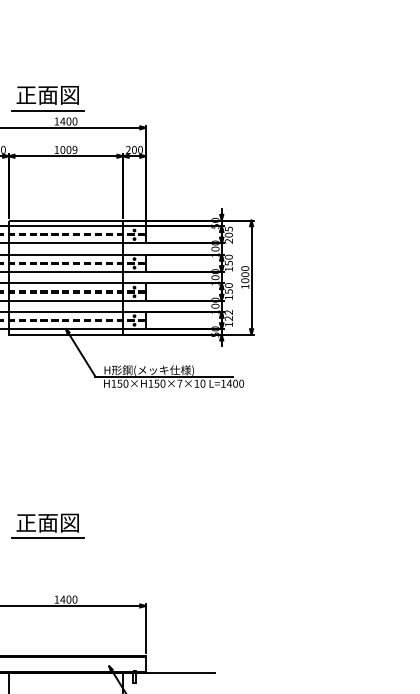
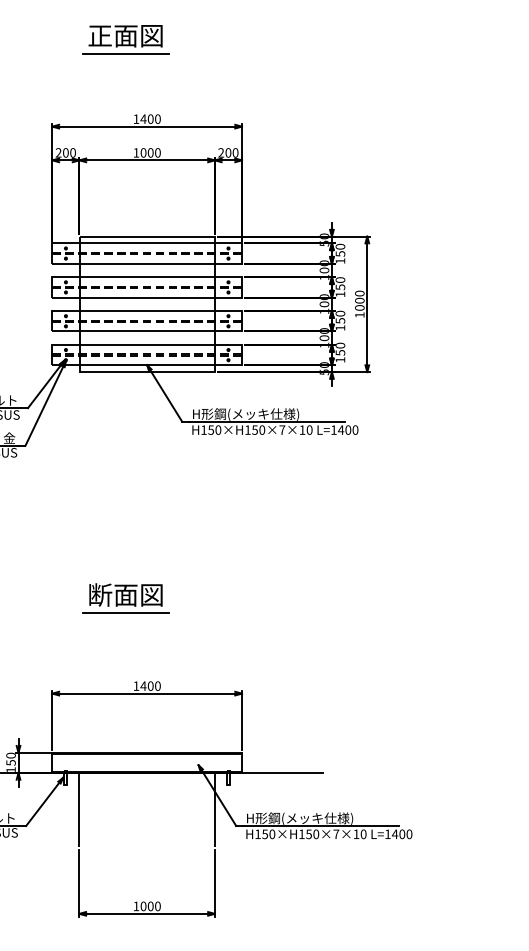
part: (47, 98) -> (125, 39), moved
text: (74, 149) -> (157, 152), 1009 -> 1000
text: (228, 234) -> (340, 253), 205 -> 150
text: (228, 314) -> (340, 348), 122 -> 150
text: (26, 522) -> (100, 594), 正面図 -> 断面図

